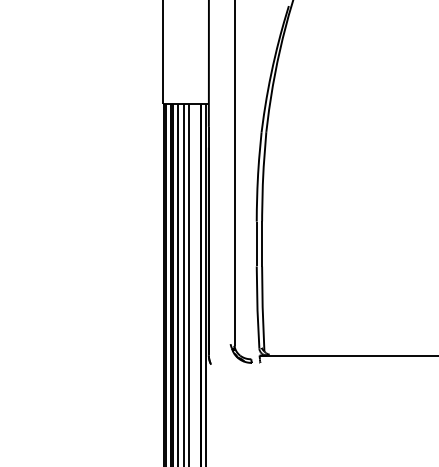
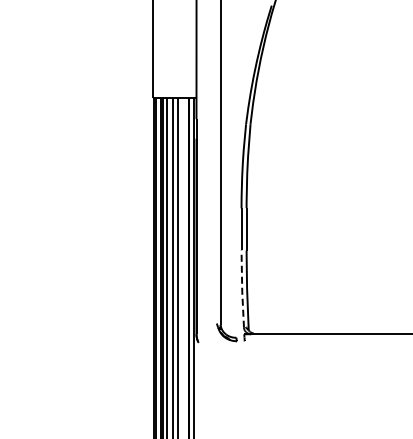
line: (257, 306) -> (242, 288), solid -> dashed

